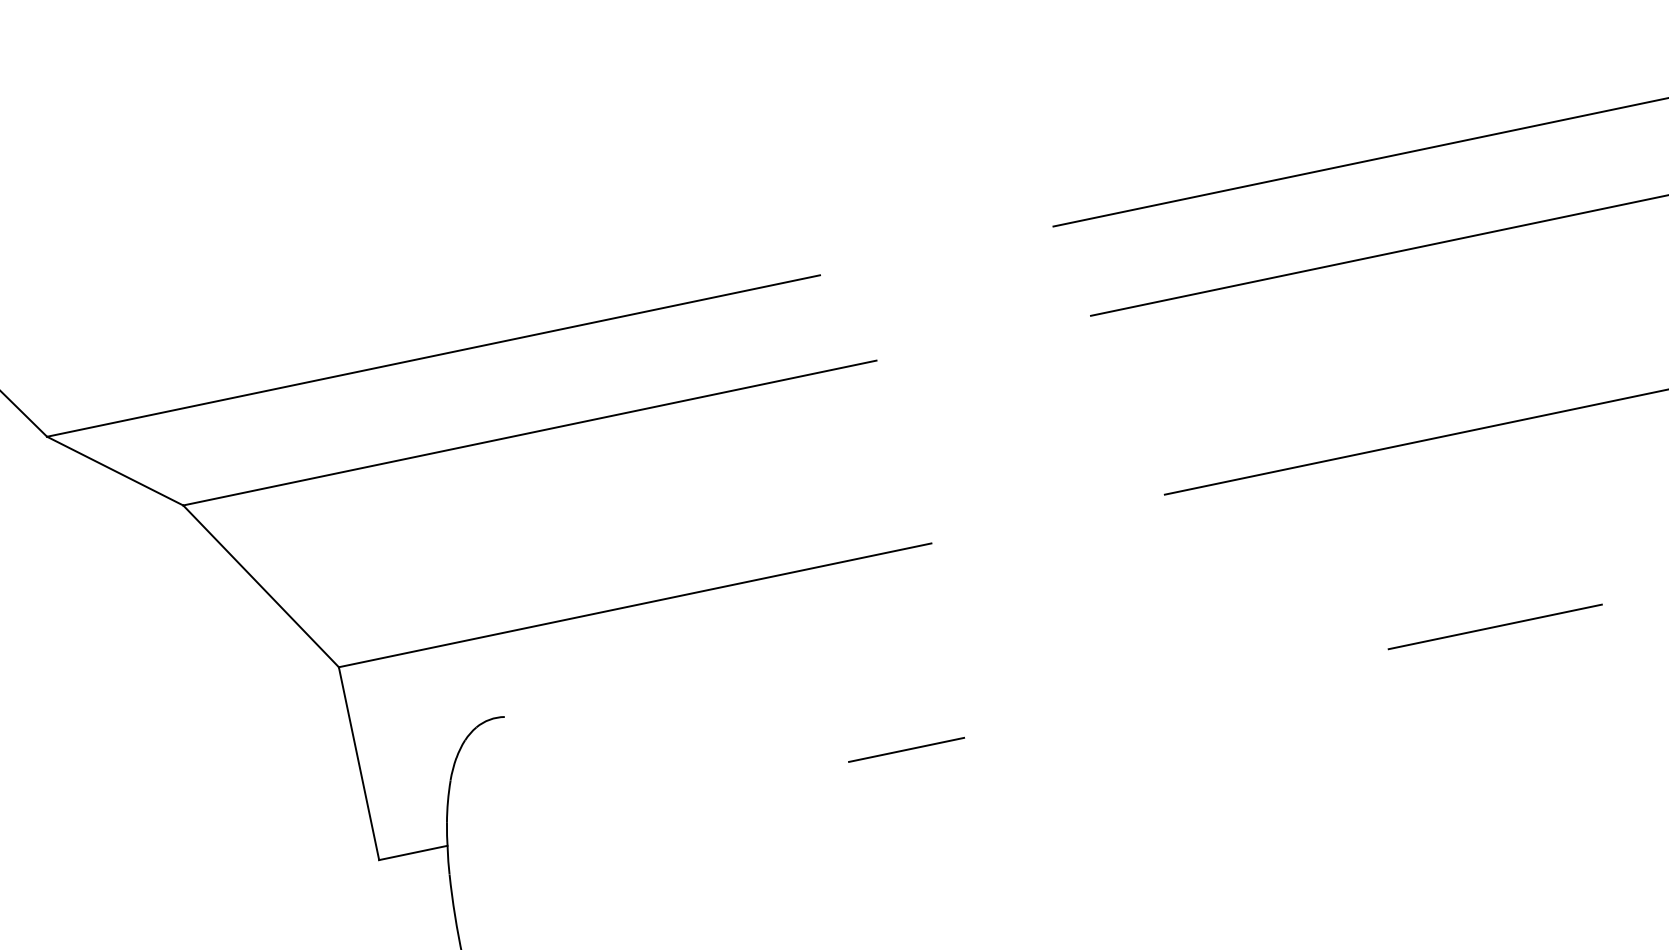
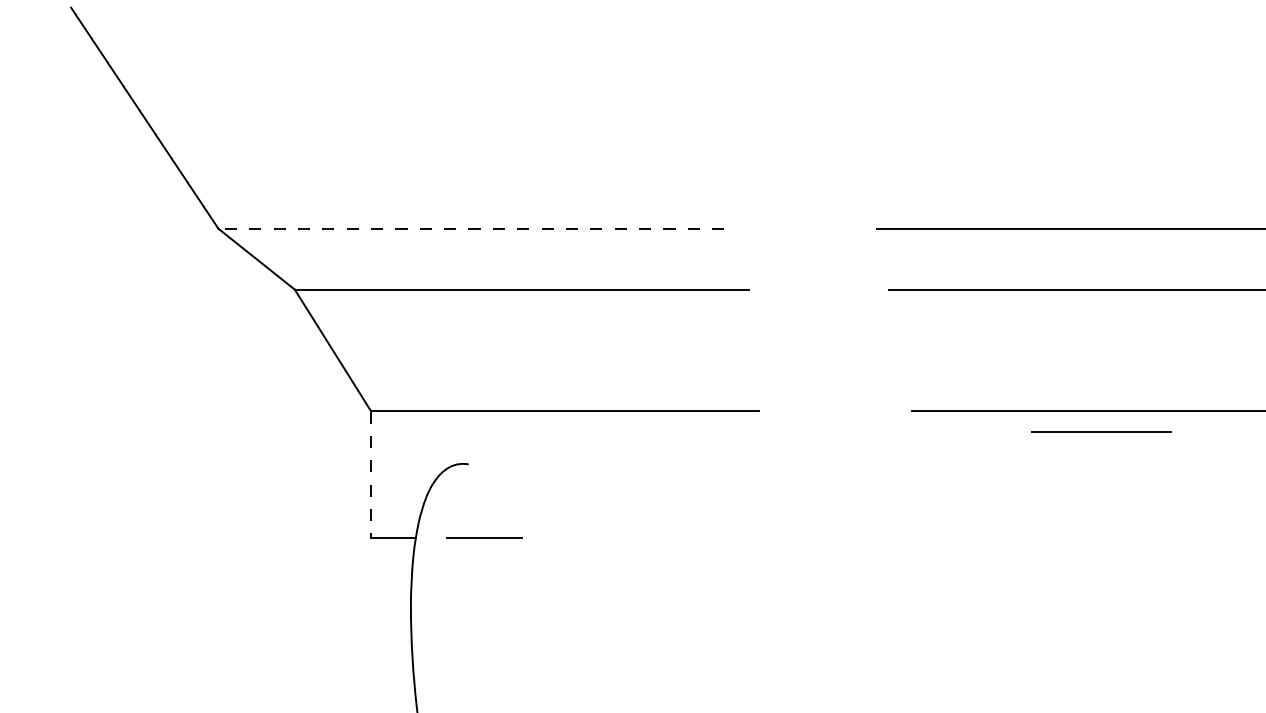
line: (433, 355) -> (471, 228), solid -> dashed
line: (1495, 626) -> (1101, 431), moved
line: (906, 749) -> (484, 537), moved
line: (359, 764) -> (371, 475), solid -> dashed

